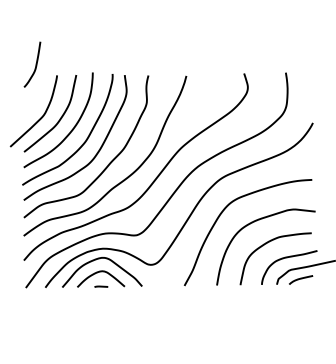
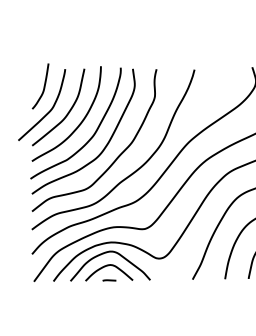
curve: (35, 64) -> (43, 86), moved

